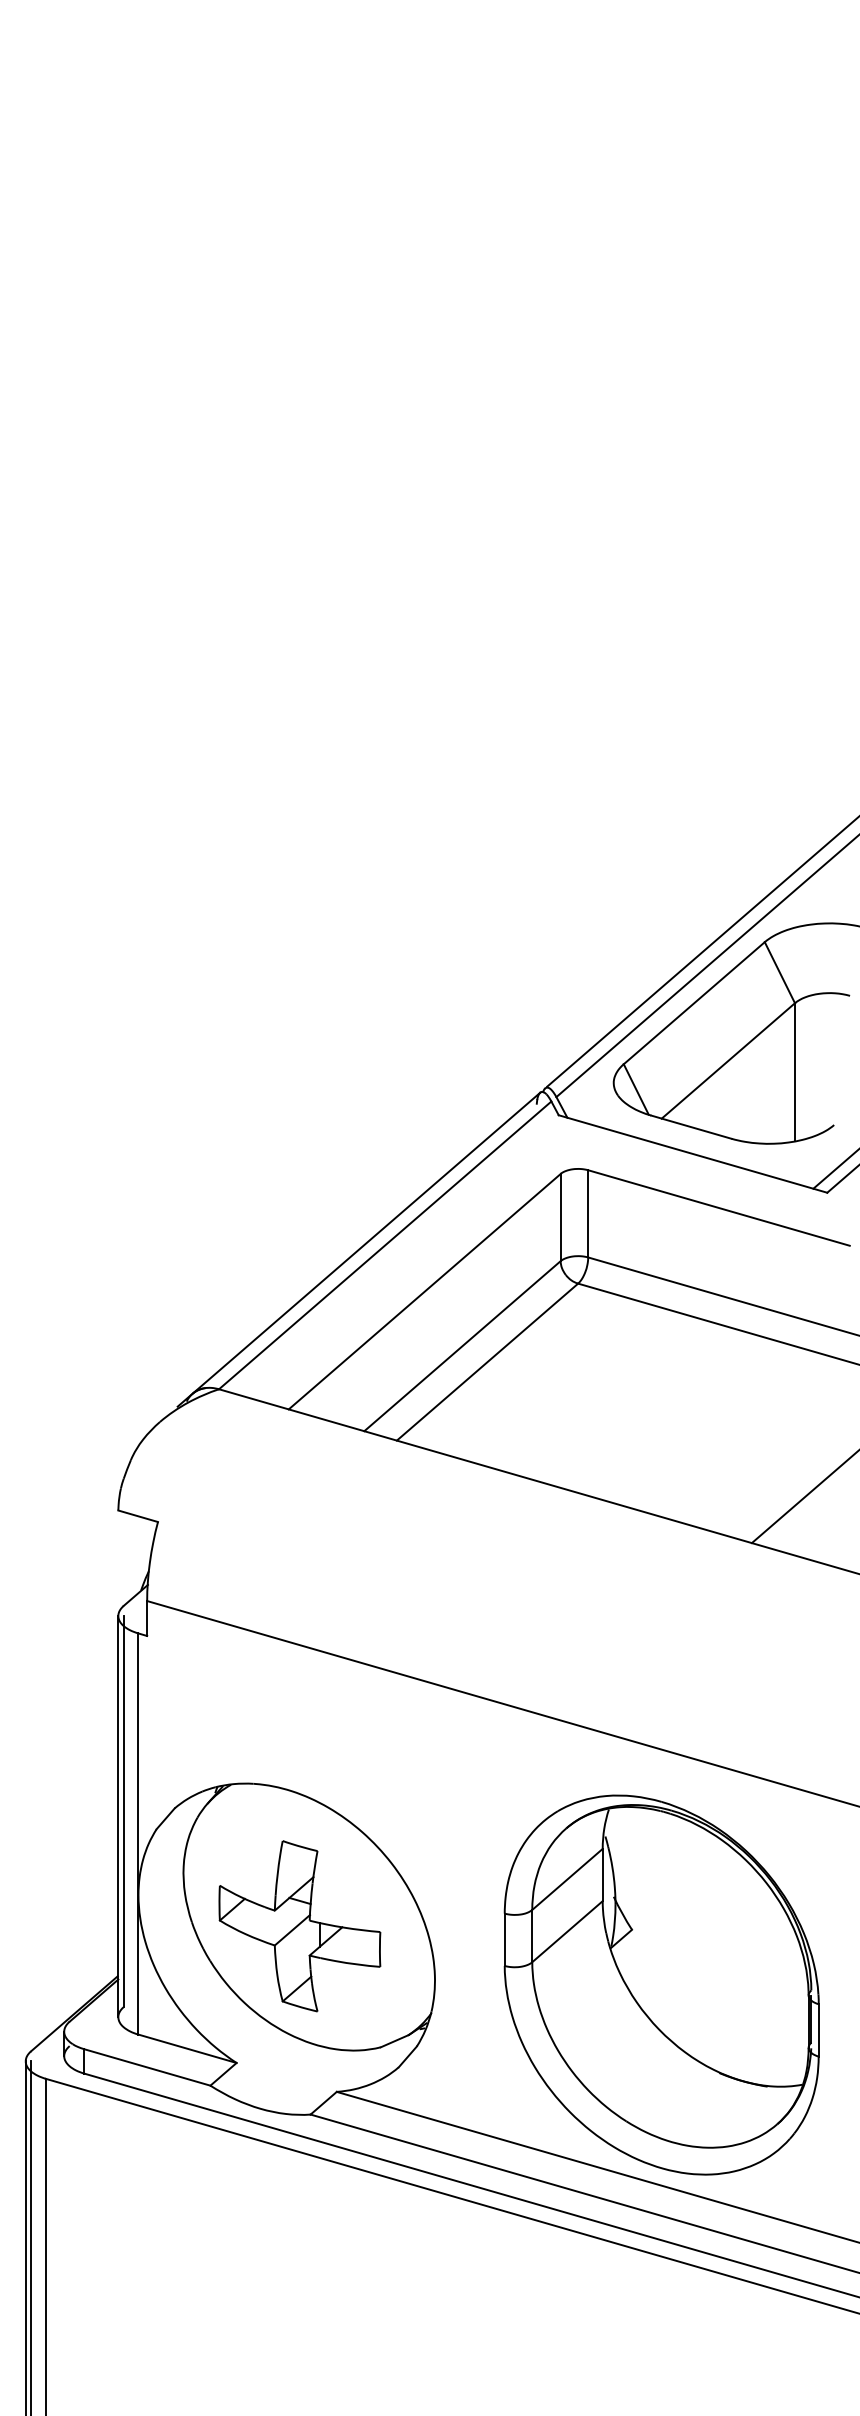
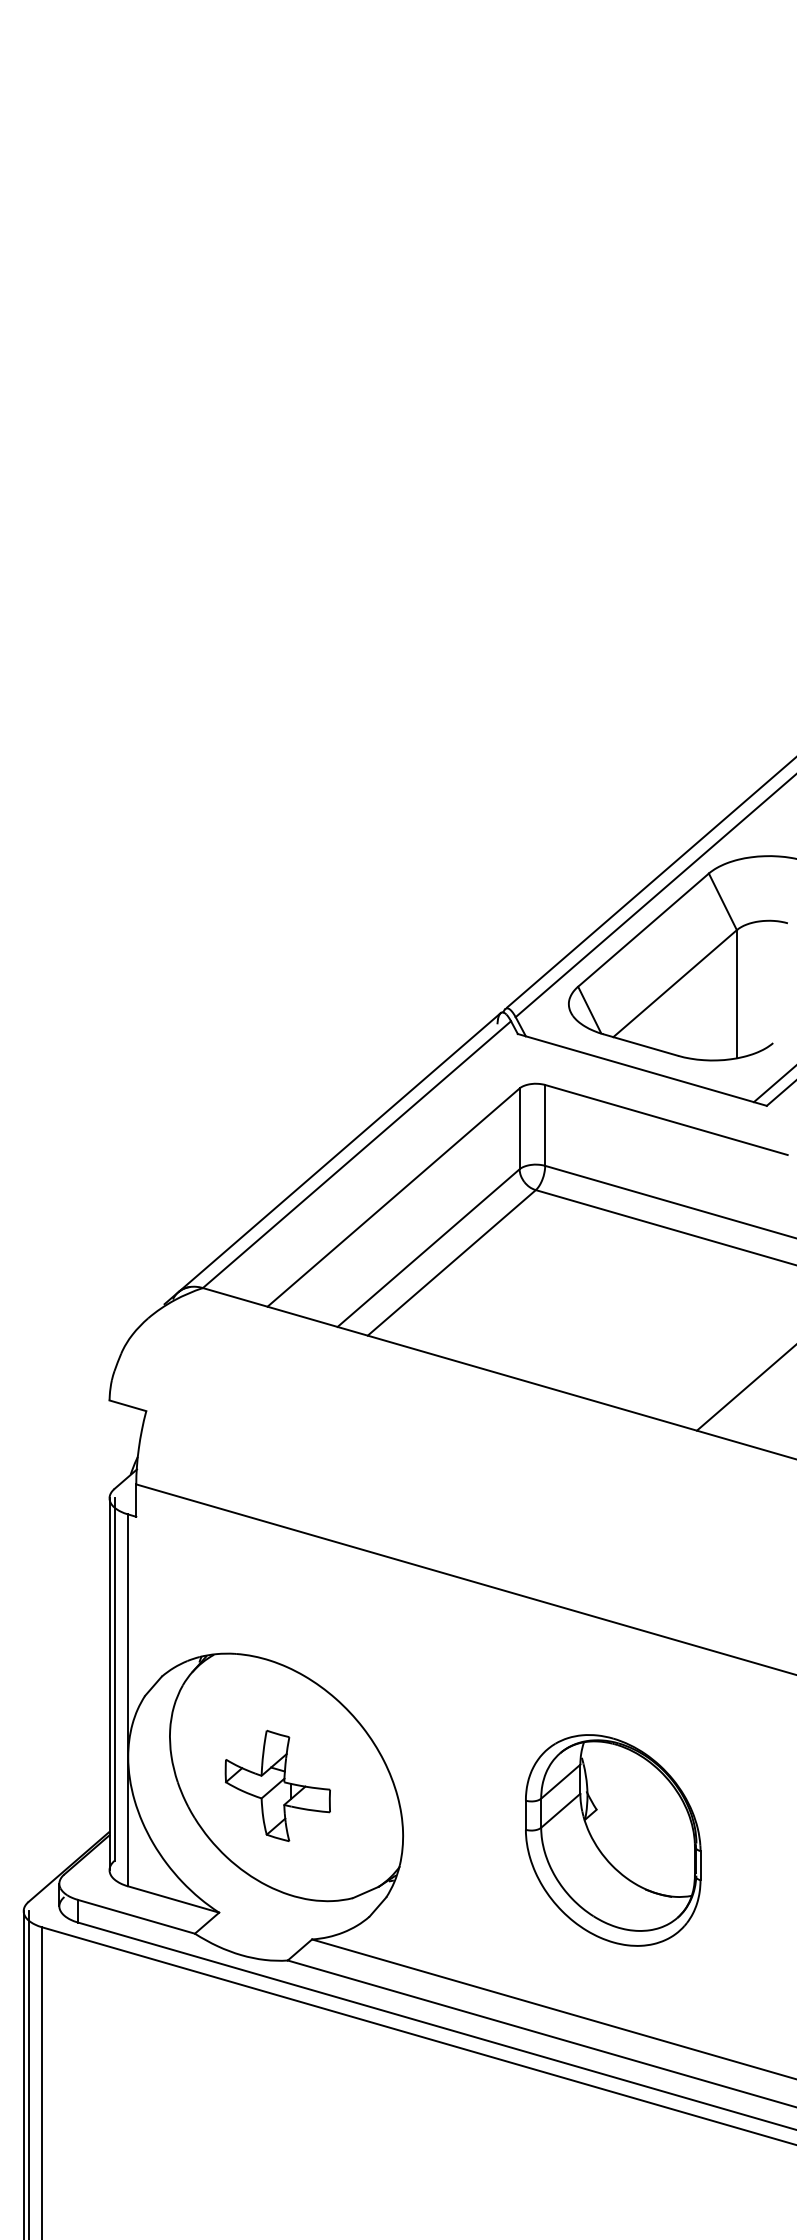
part: (299, 1925) -> (277, 1785), size x0.7
part: (660, 1985) -> (612, 1840), size x0.6

